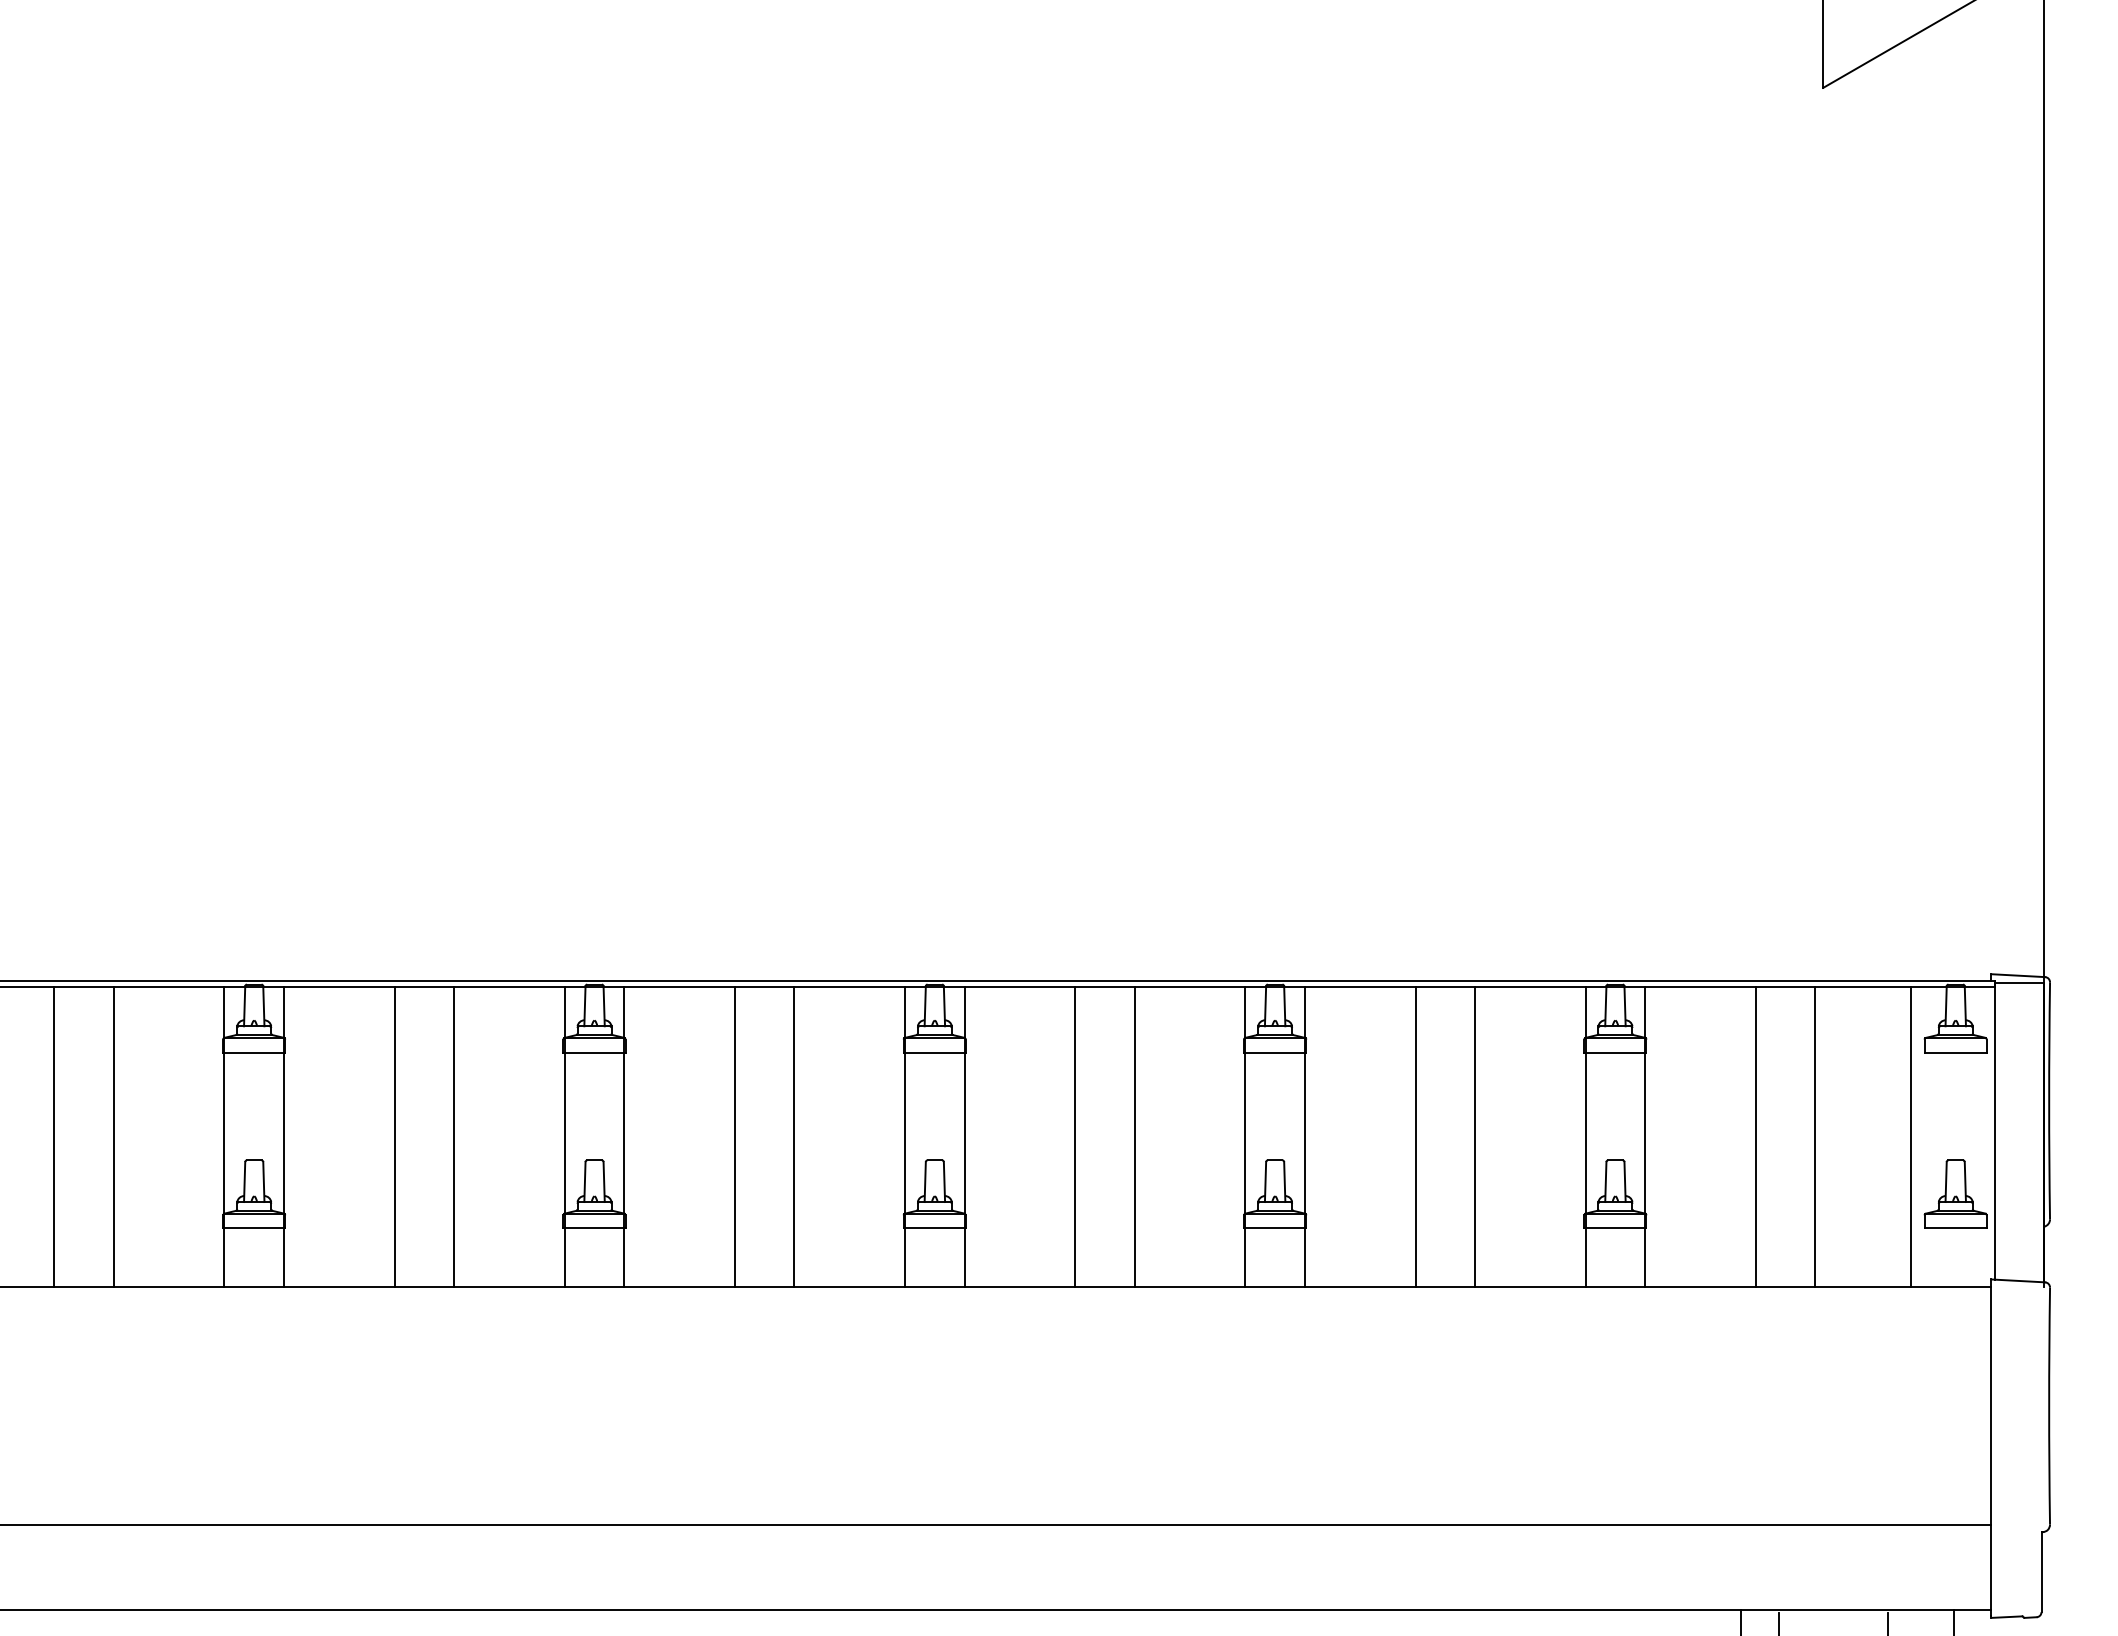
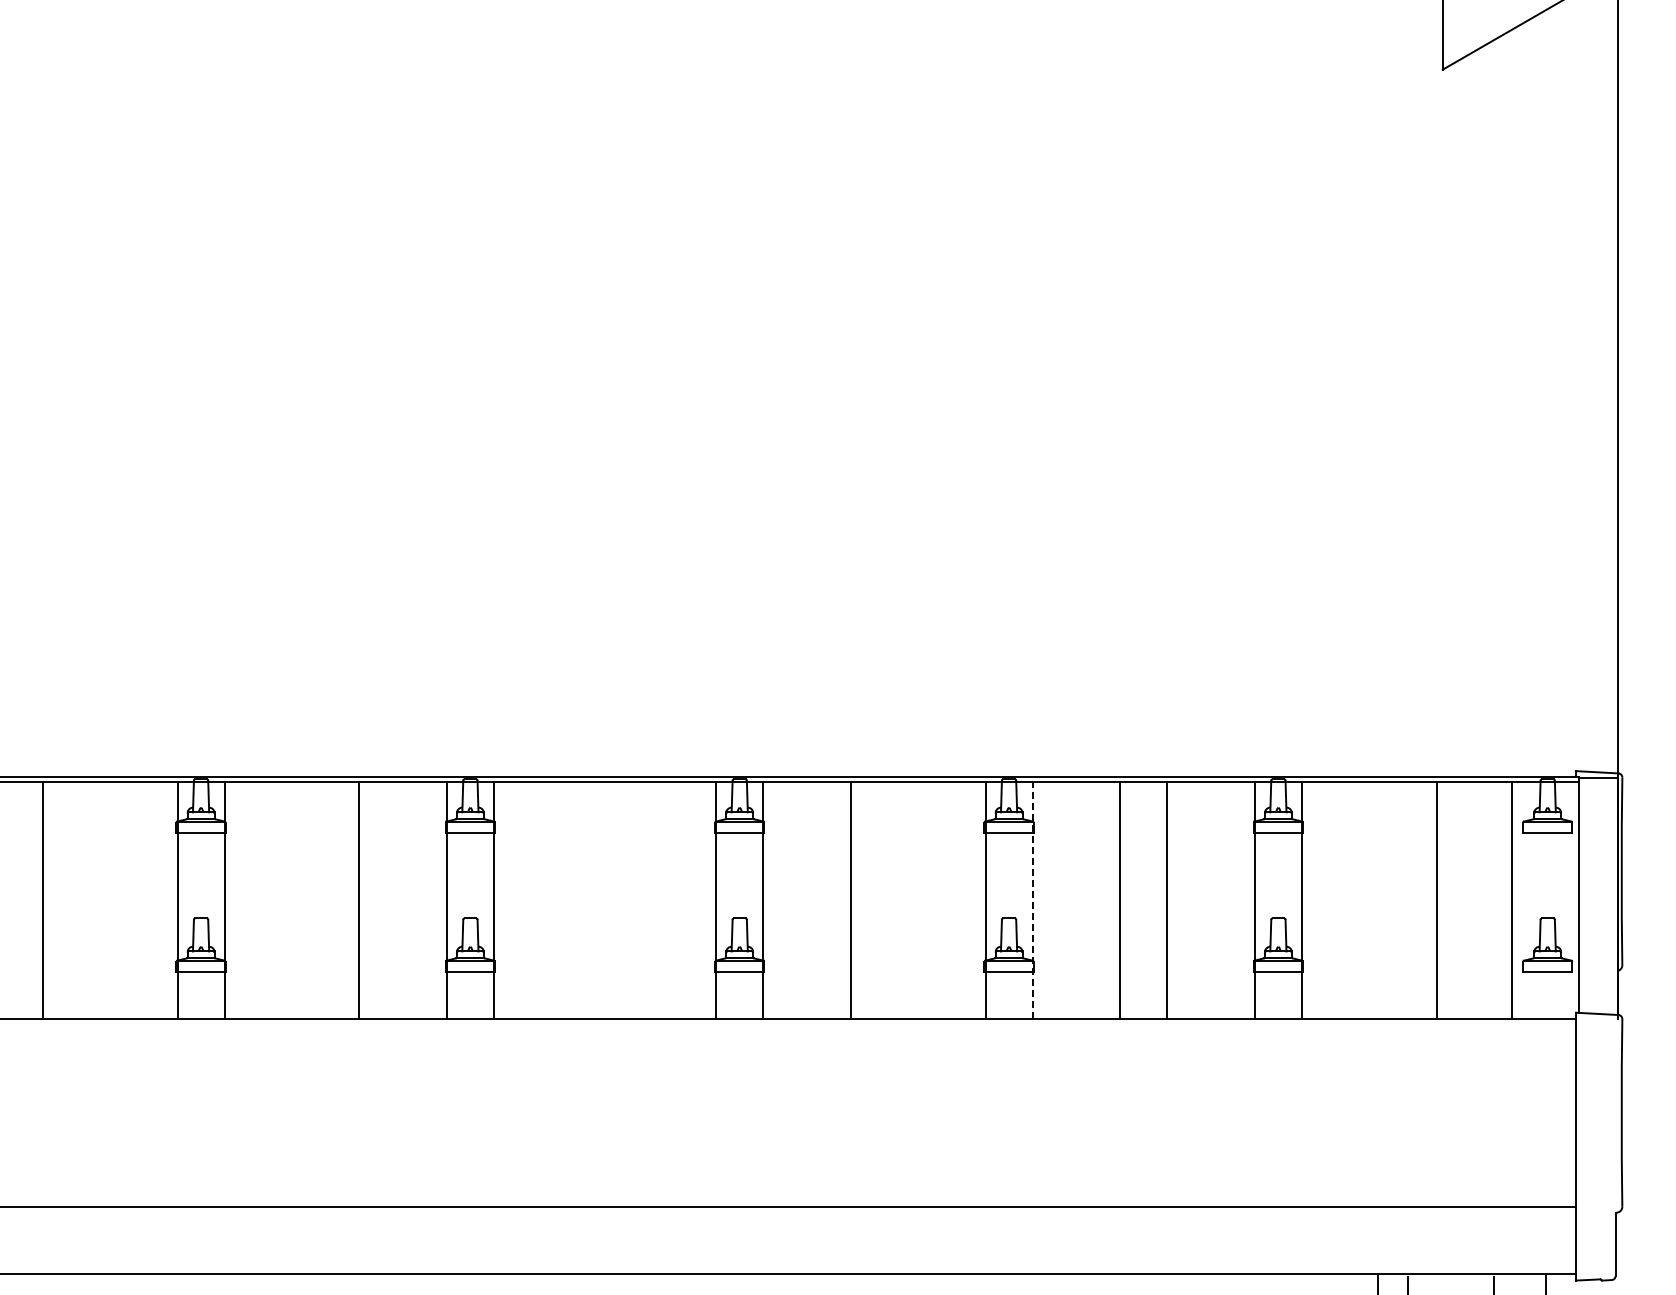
line: (113, 1136) -> (89, 899), removed
line: (395, 1136) -> (312, 899), removed
line: (734, 1136) -> (581, 899), removed
line: (794, 1136) -> (628, 899), removed
line: (1134, 1136) -> (897, 899), removed
line: (1755, 1136) -> (1389, 899), removed
line: (1304, 1137) -> (1032, 900), solid -> dashed

